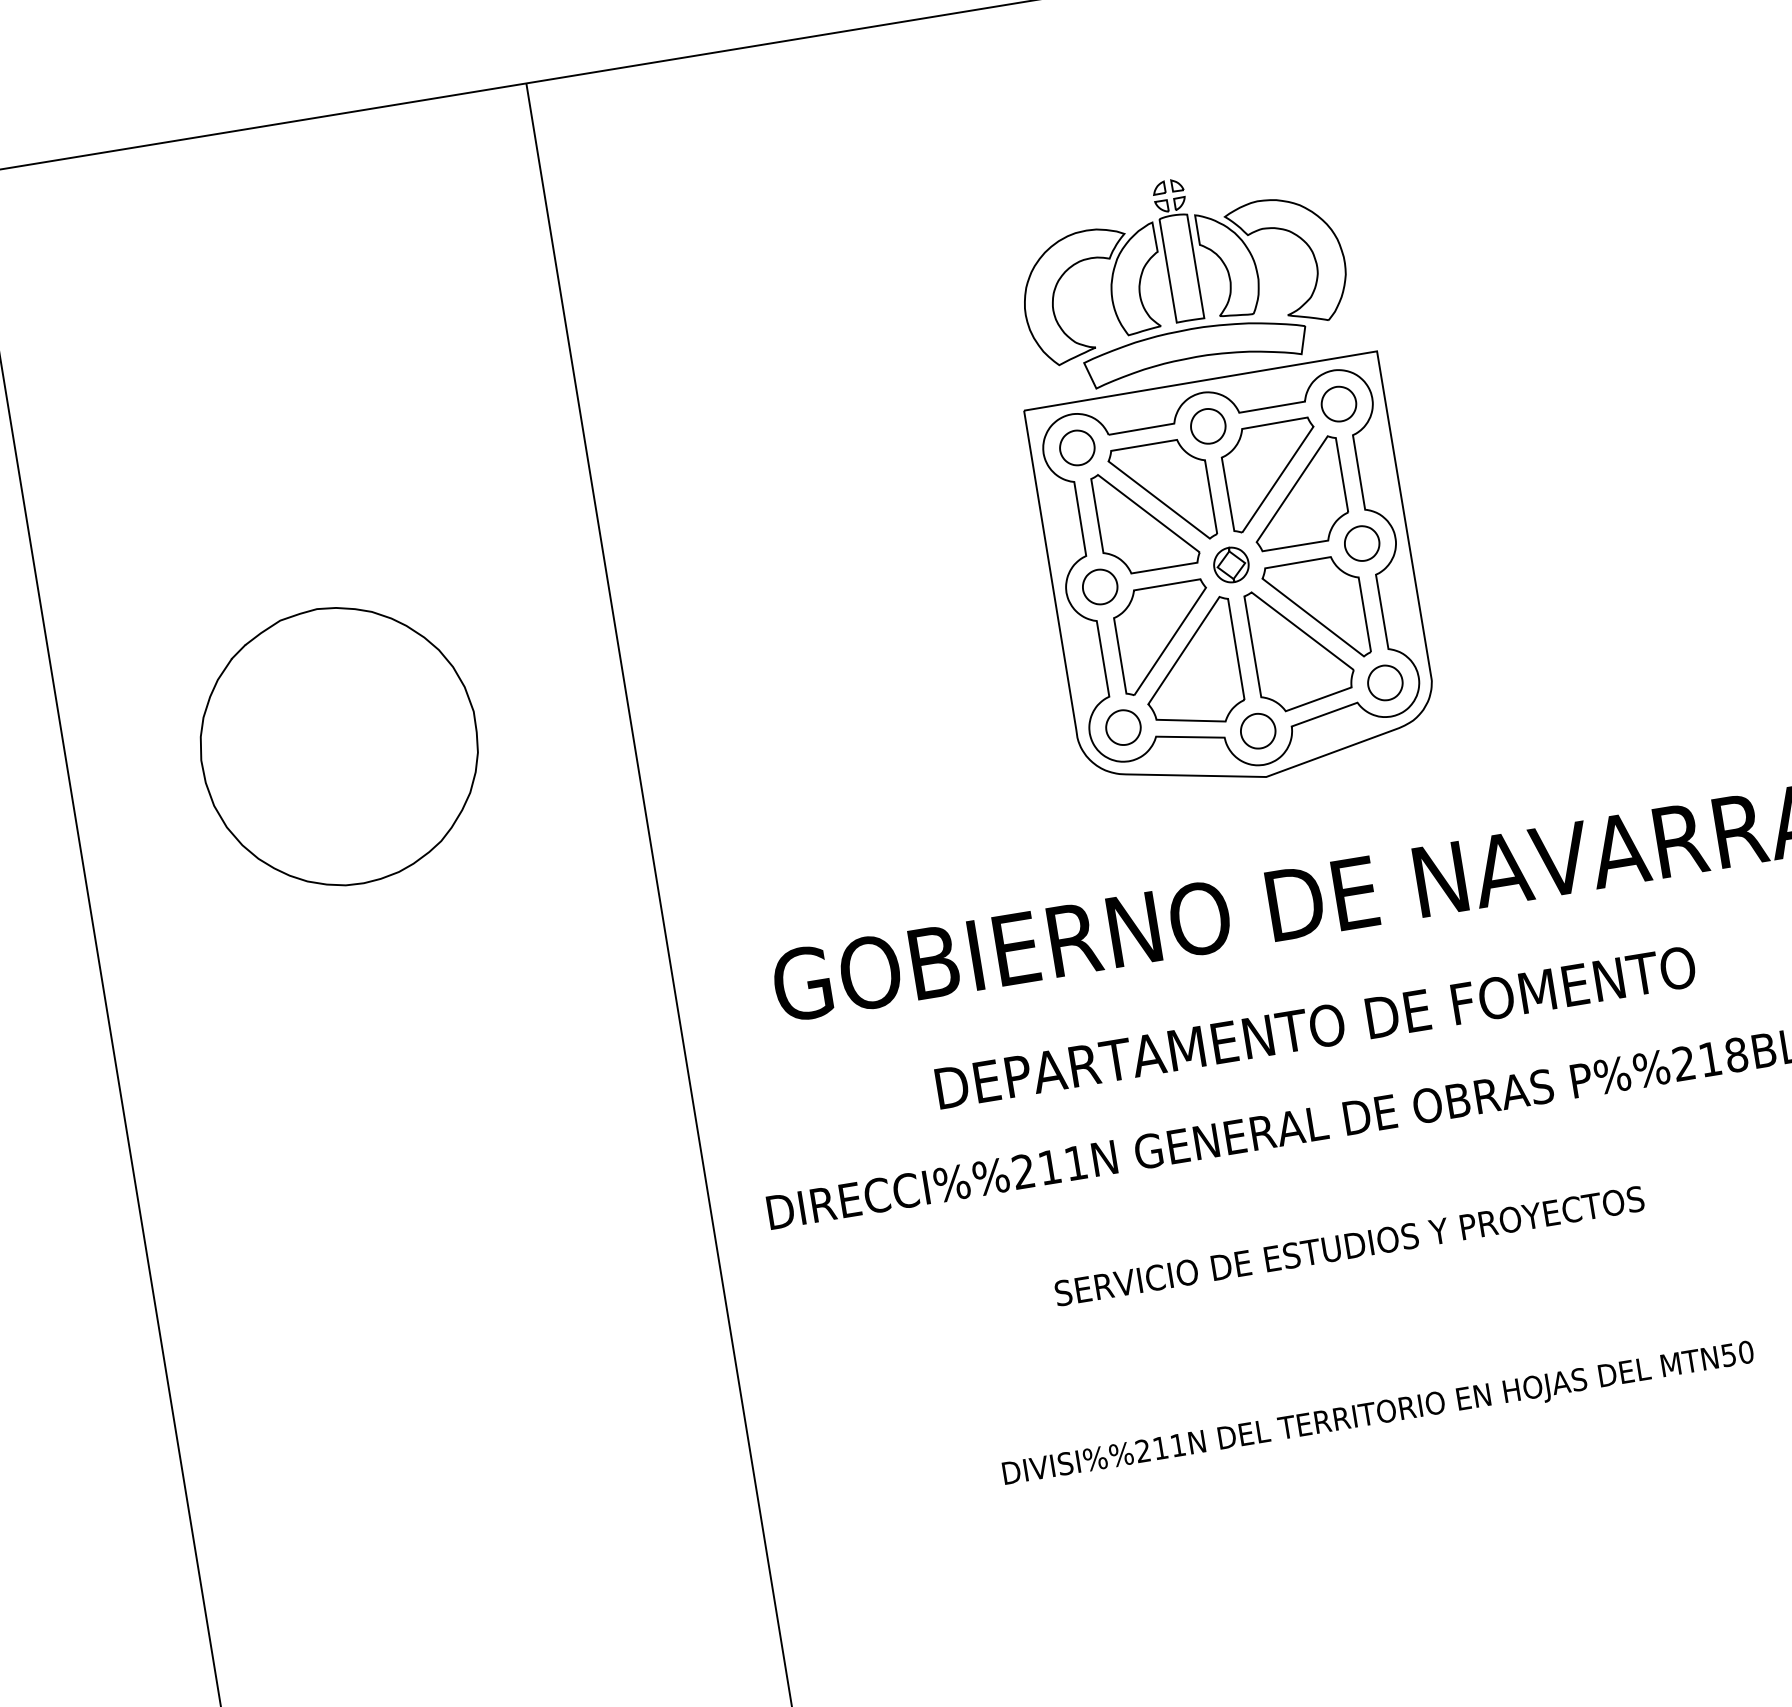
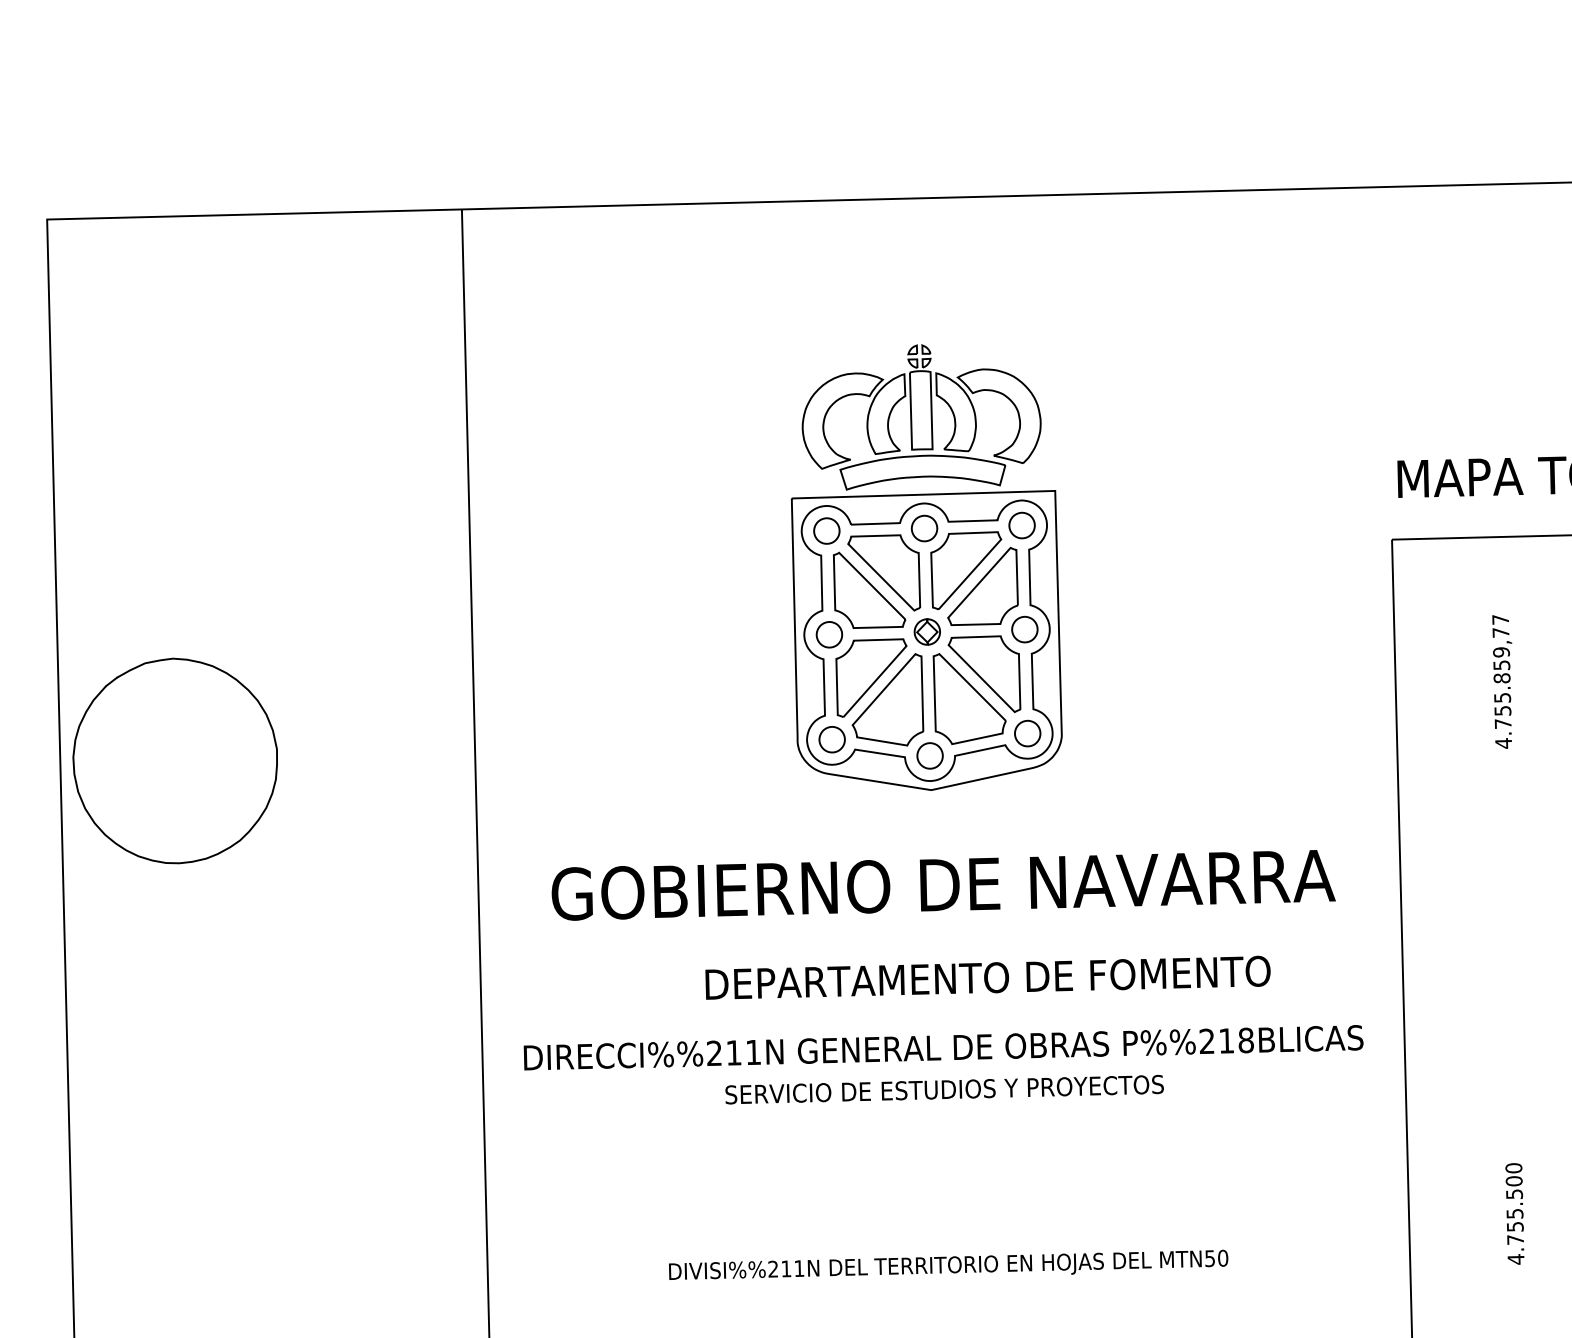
part: (337, 745) -> (174, 760), moved
text: (1314, 1027) -> (987, 977), moved
text: (1349, 1245) -> (944, 1089), moved

